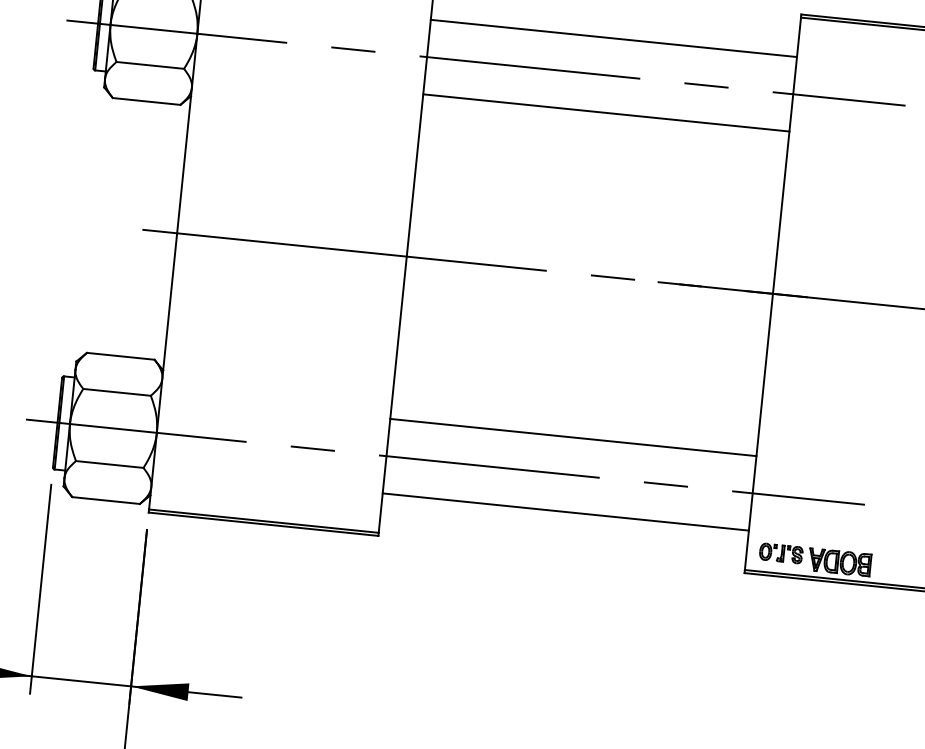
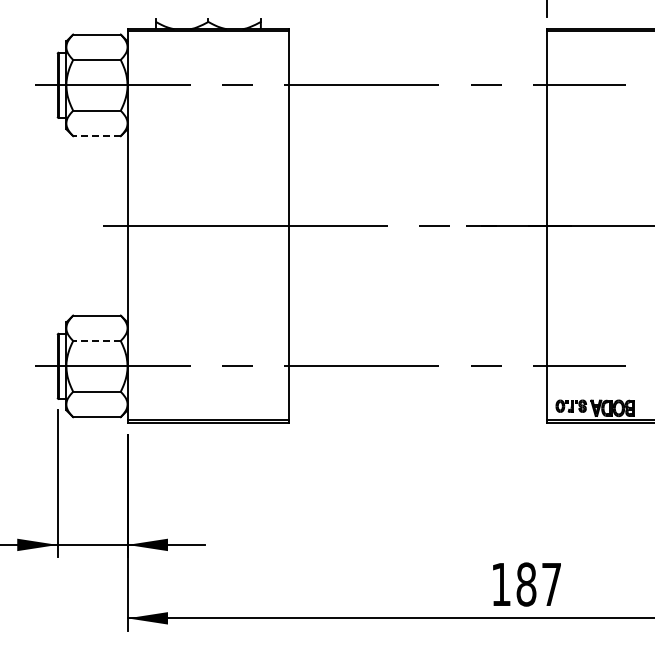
line: (614, 38) -> (418, 59), removed
line: (145, 101) -> (96, 136), solid -> dashed
line: (606, 112) -> (418, 111), removed
line: (116, 393) -> (96, 341), solid -> dashed
line: (573, 438) -> (418, 340), removed
line: (566, 511) -> (418, 392), removed

